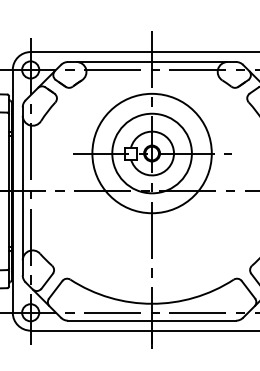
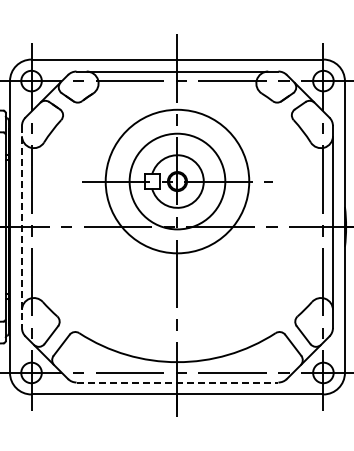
line: (22, 191) -> (21, 227), solid -> dashed
line: (152, 320) -> (177, 382), solid -> dashed

